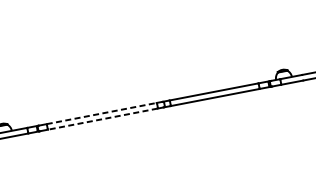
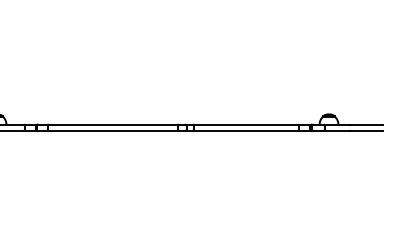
line: (102, 113) -> (113, 124), dashed -> solid
line: (102, 119) -> (112, 131), dashed -> solid

